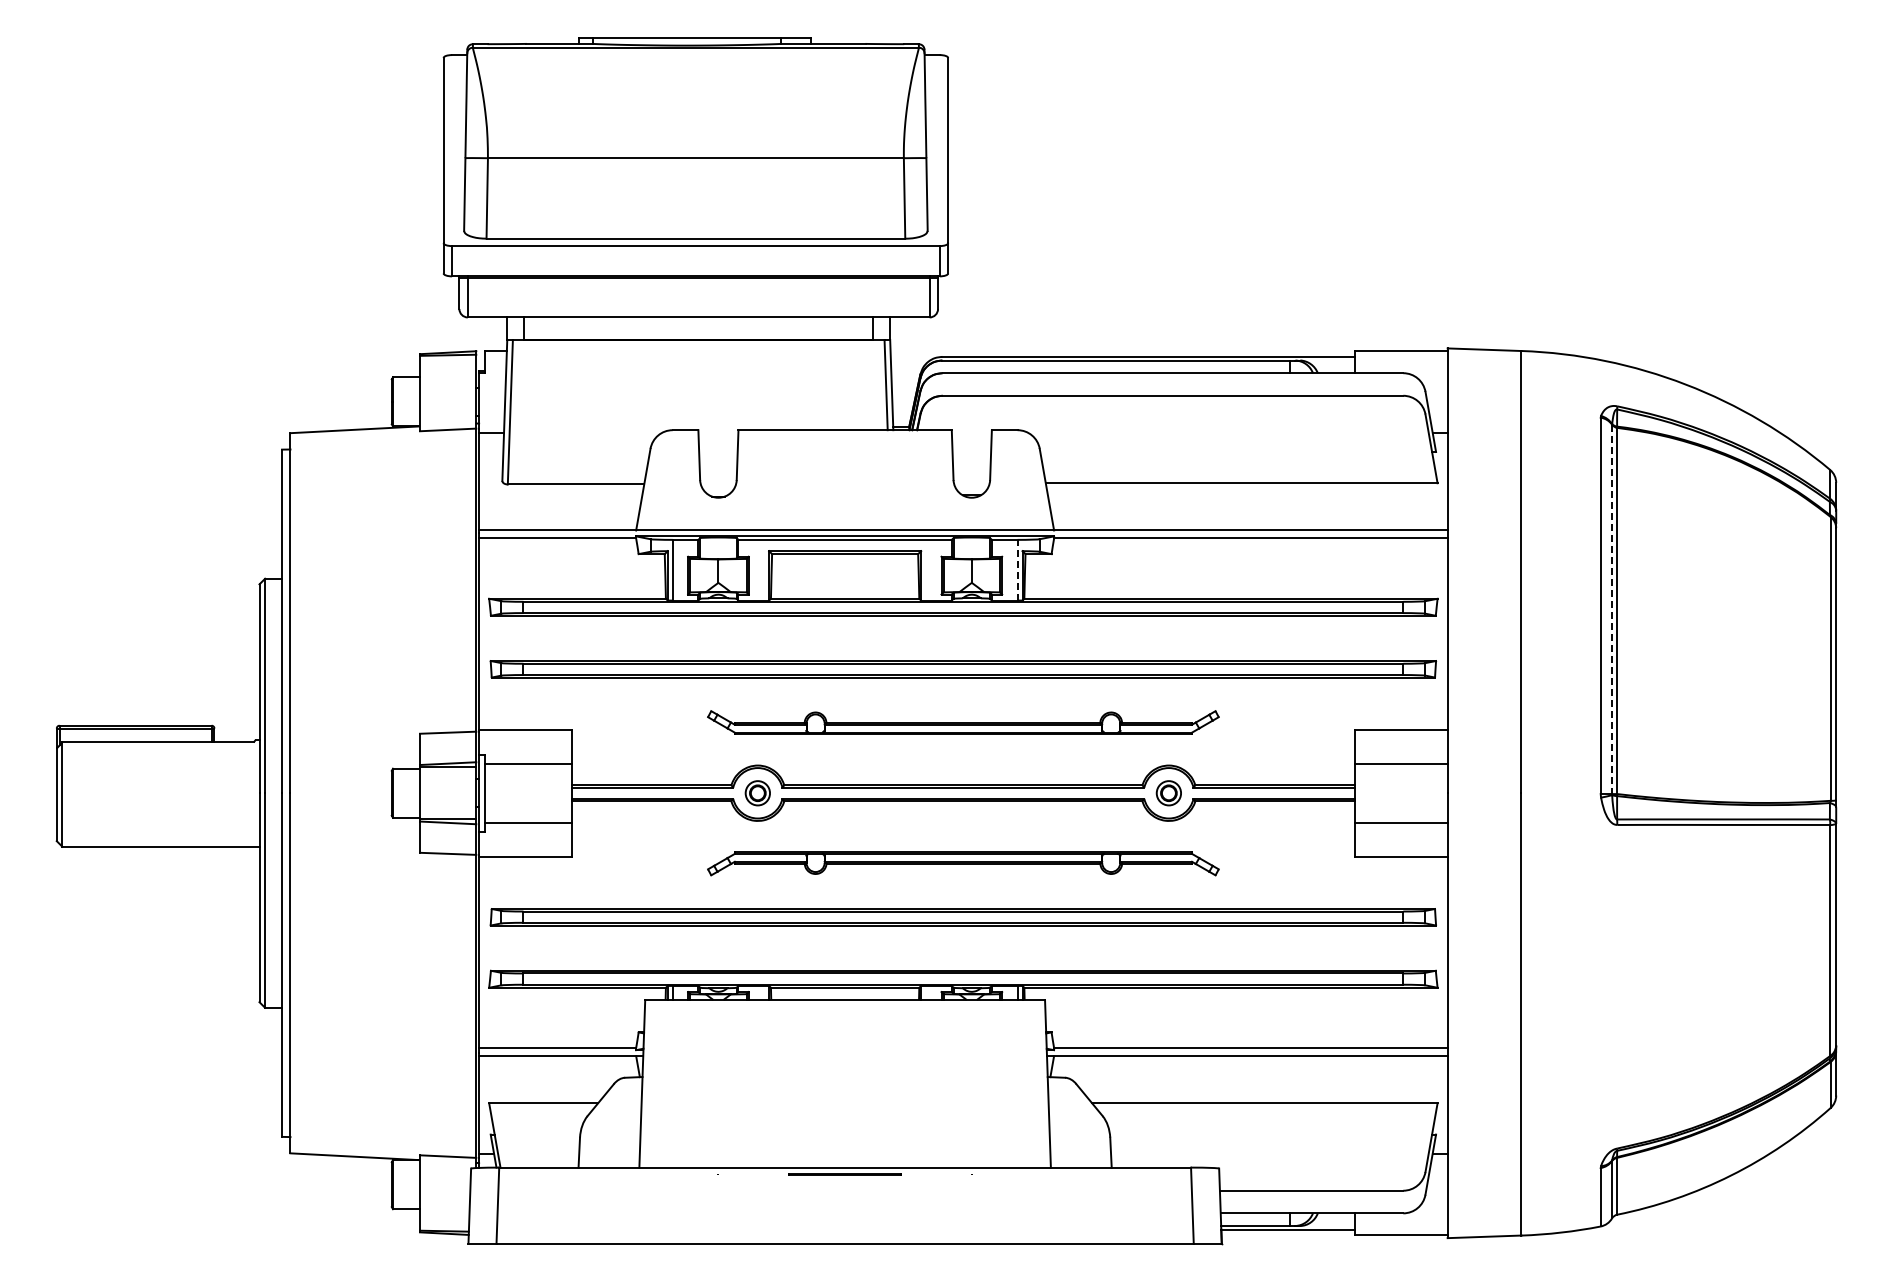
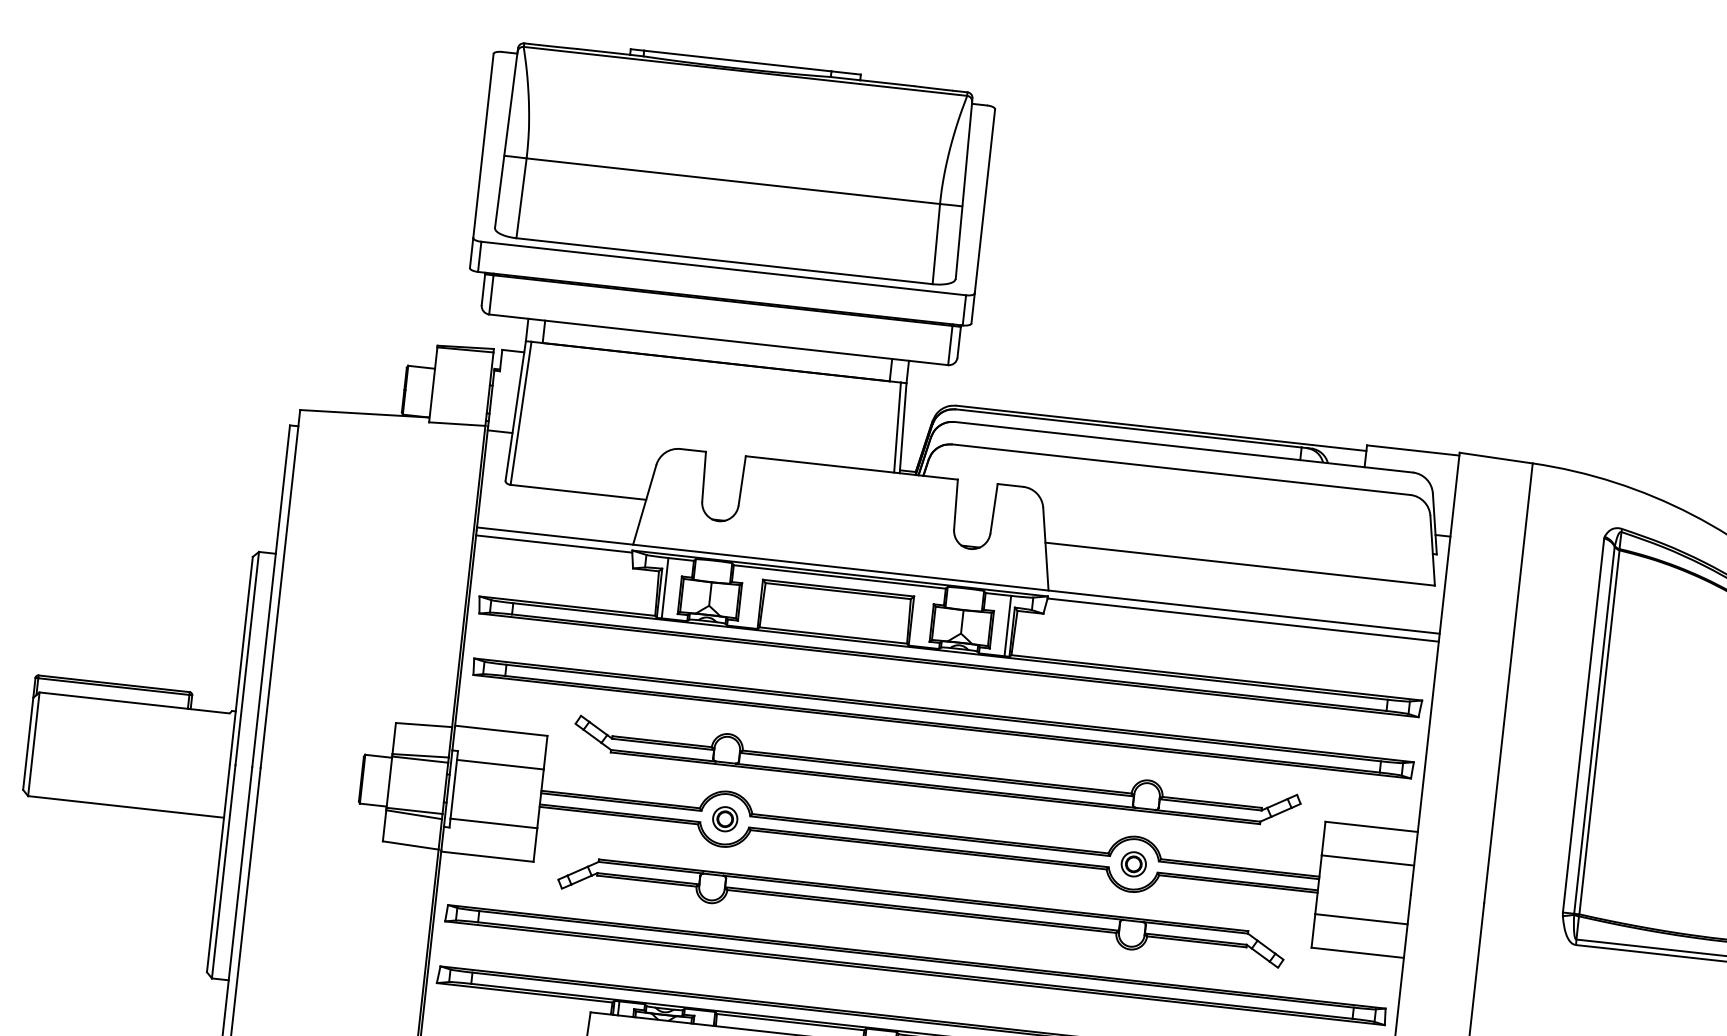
line: (1017, 569) -> (1007, 625), dashed -> solid
line: (1612, 609) -> (1594, 730), dashed -> solid
part: (963, 722) -> (937, 771), size x1.43
part: (963, 863) -> (921, 911), size x1.43

